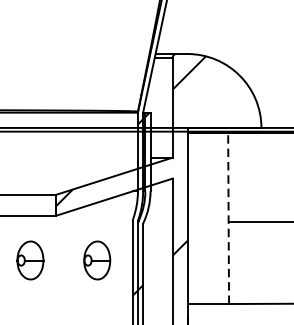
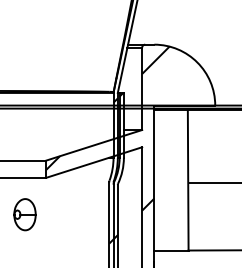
line: (228, 217) -> (188, 179), dashed -> solid
part: (96, 260) -> (79, 214), removed

